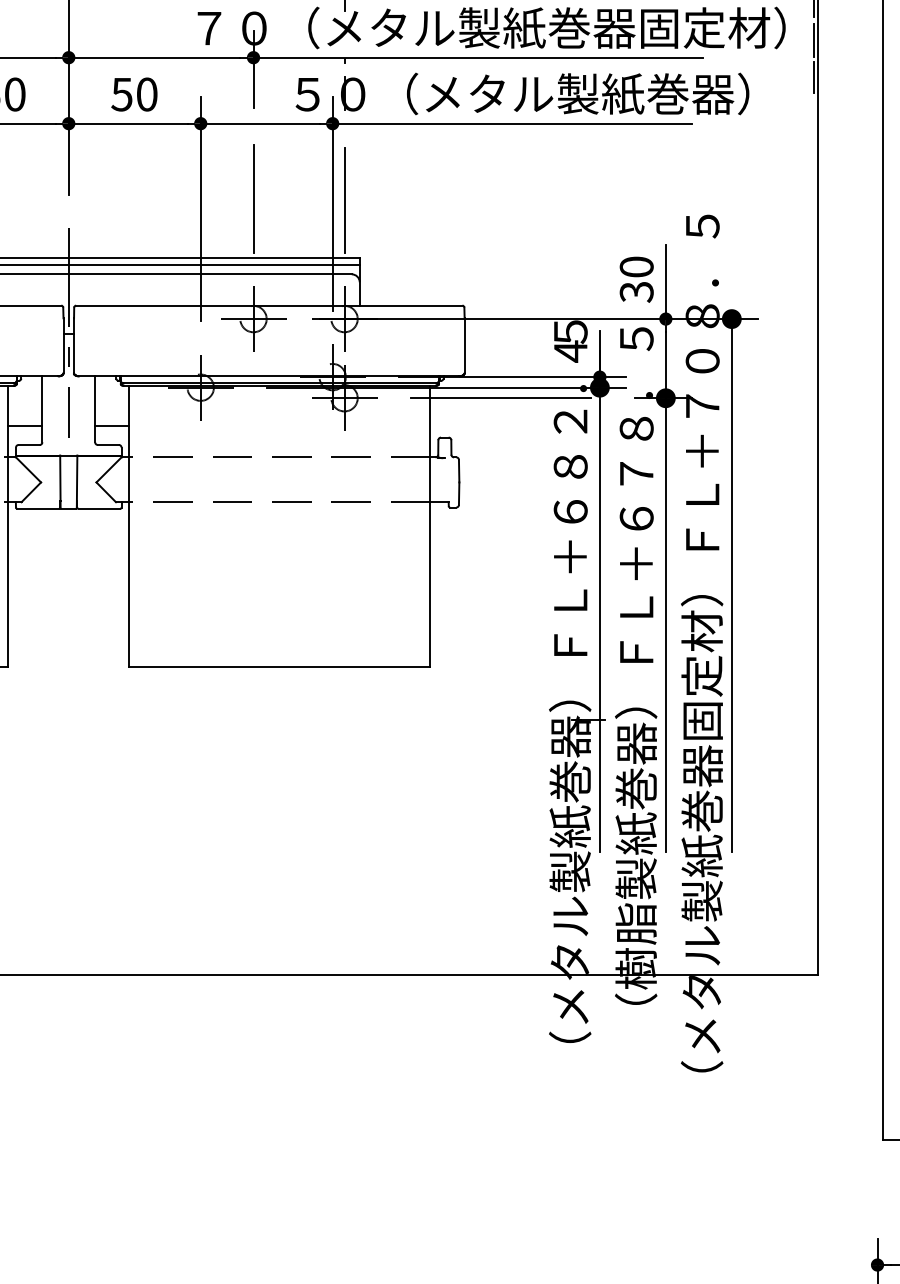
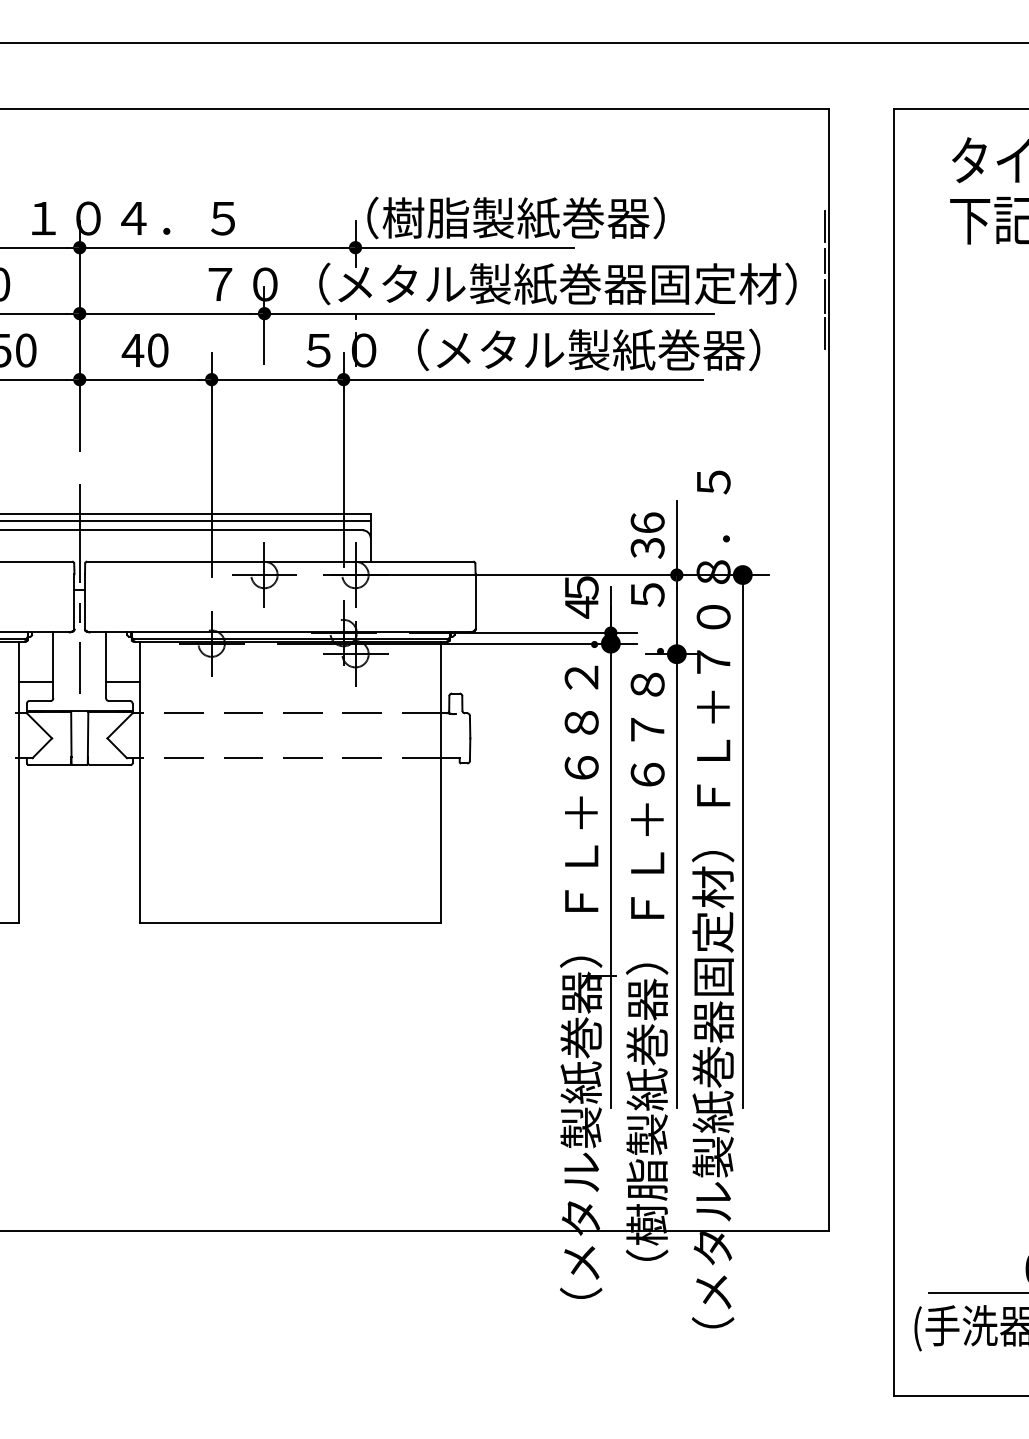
text: (121, 94) -> (132, 350), 50 -> 40
line: (253, 198) -> (264, 454), removed
line: (344, 199) -> (355, 455), removed
text: (636, 266) -> (647, 522), 30 -> 36
line: (500, 398) -> (511, 654), removed

